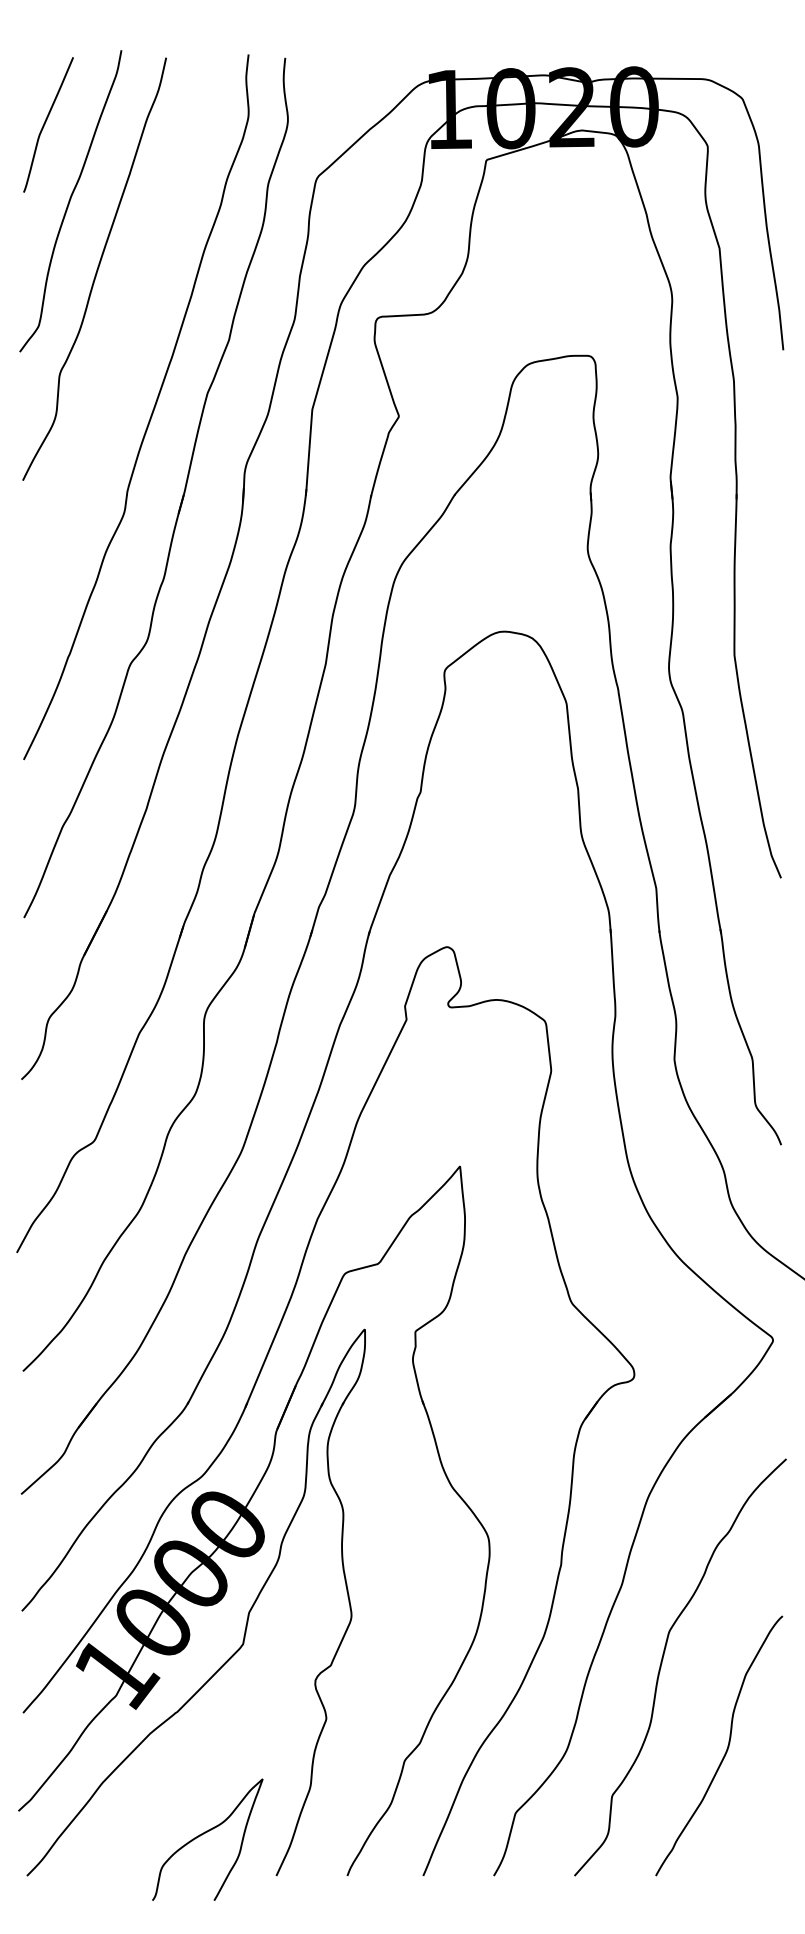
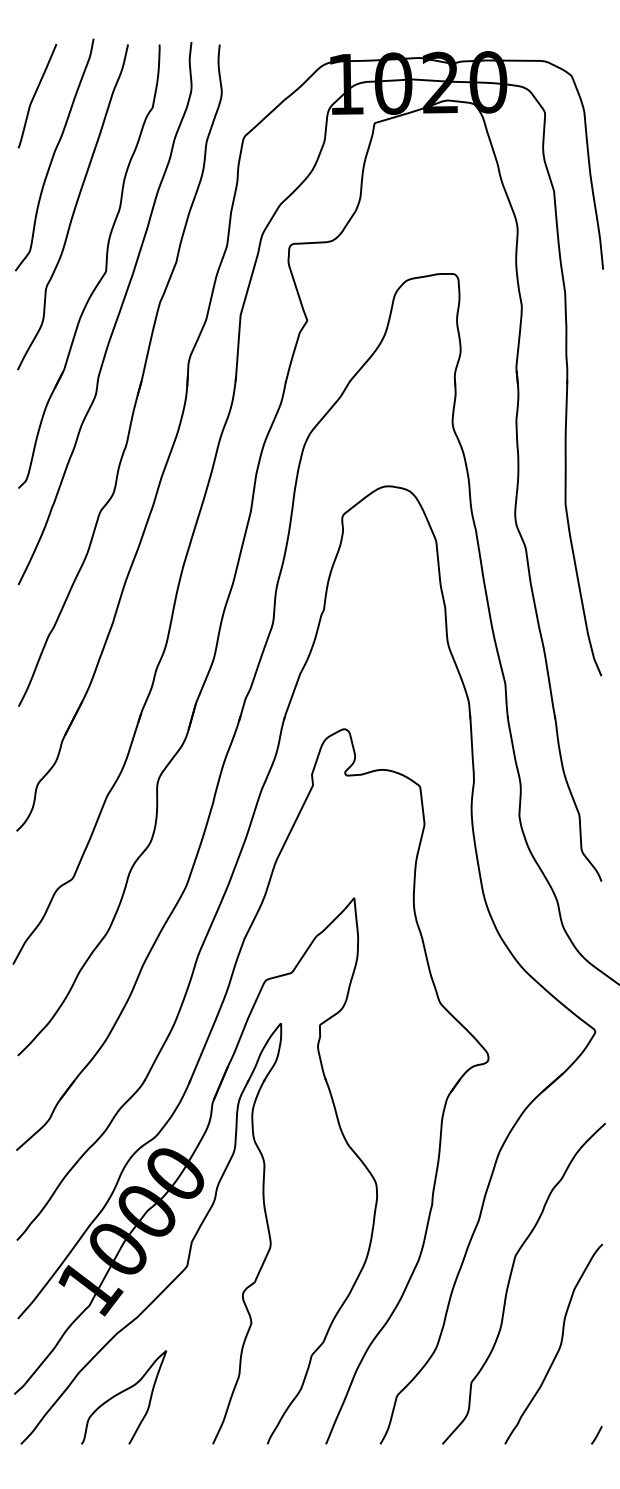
part: (131, 359) -> (101, 276), added
curve: (204, 1834) -> (121, 1393), moved
line: (774, 1864) -> (596, 1435), added

